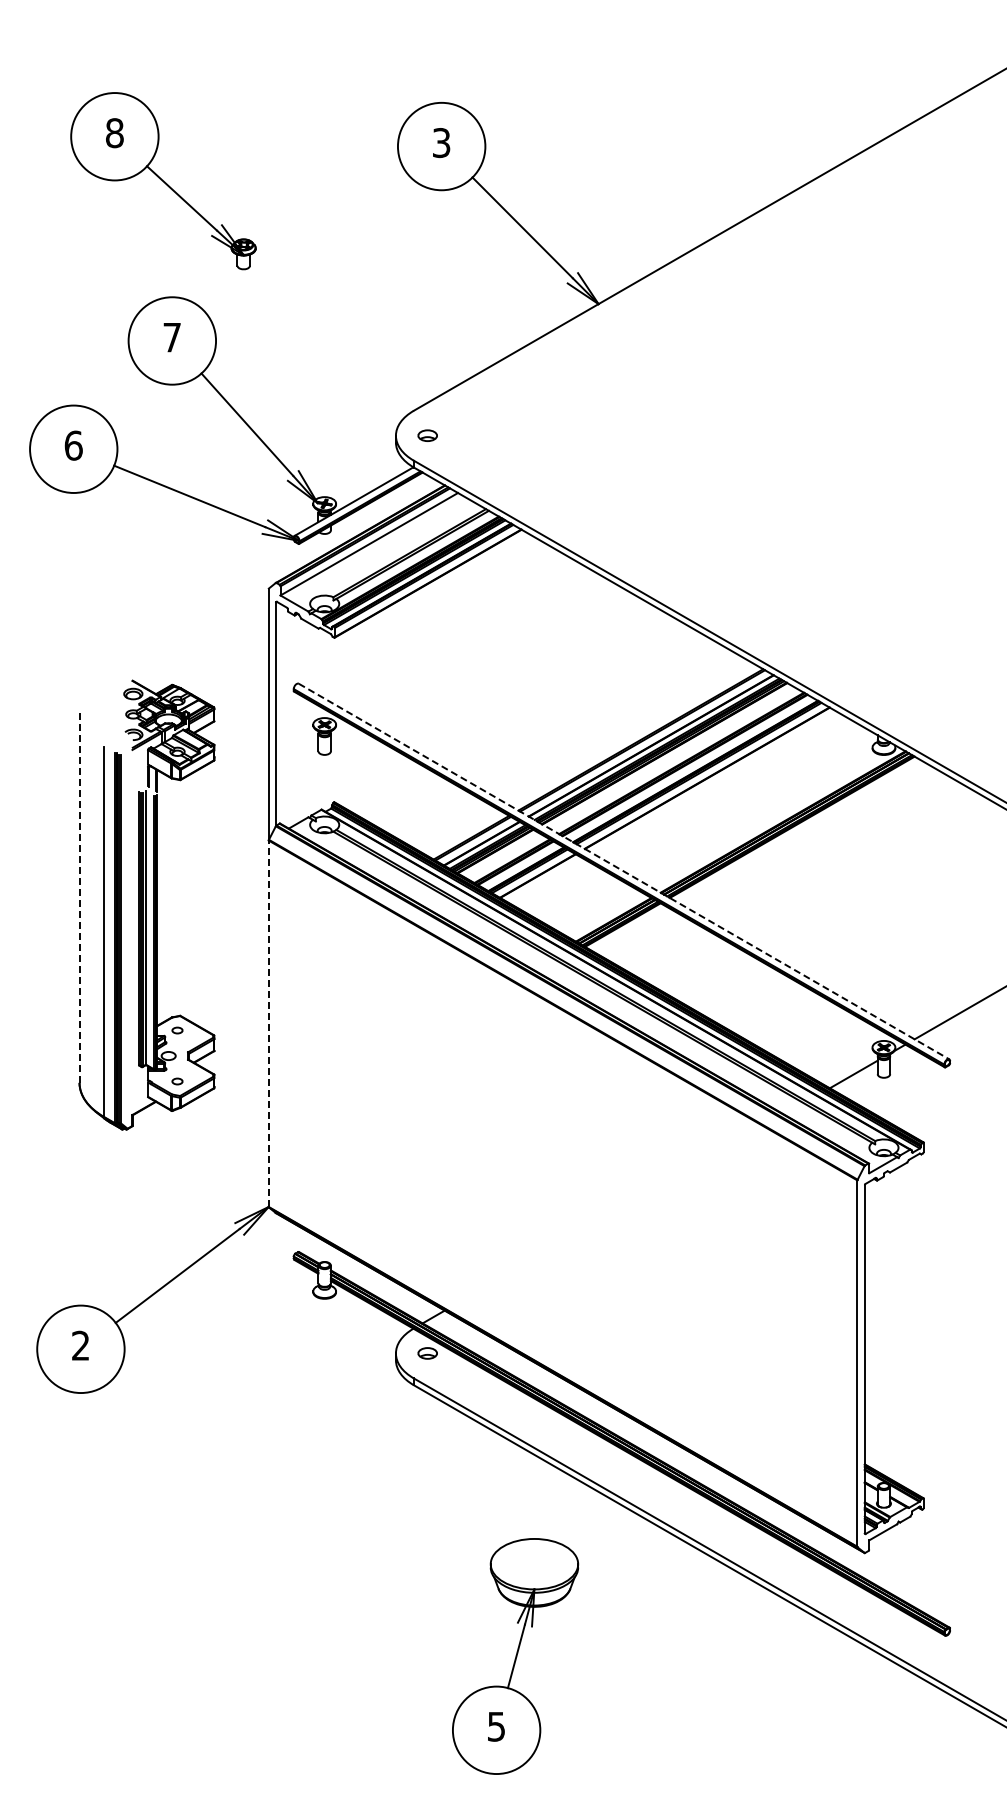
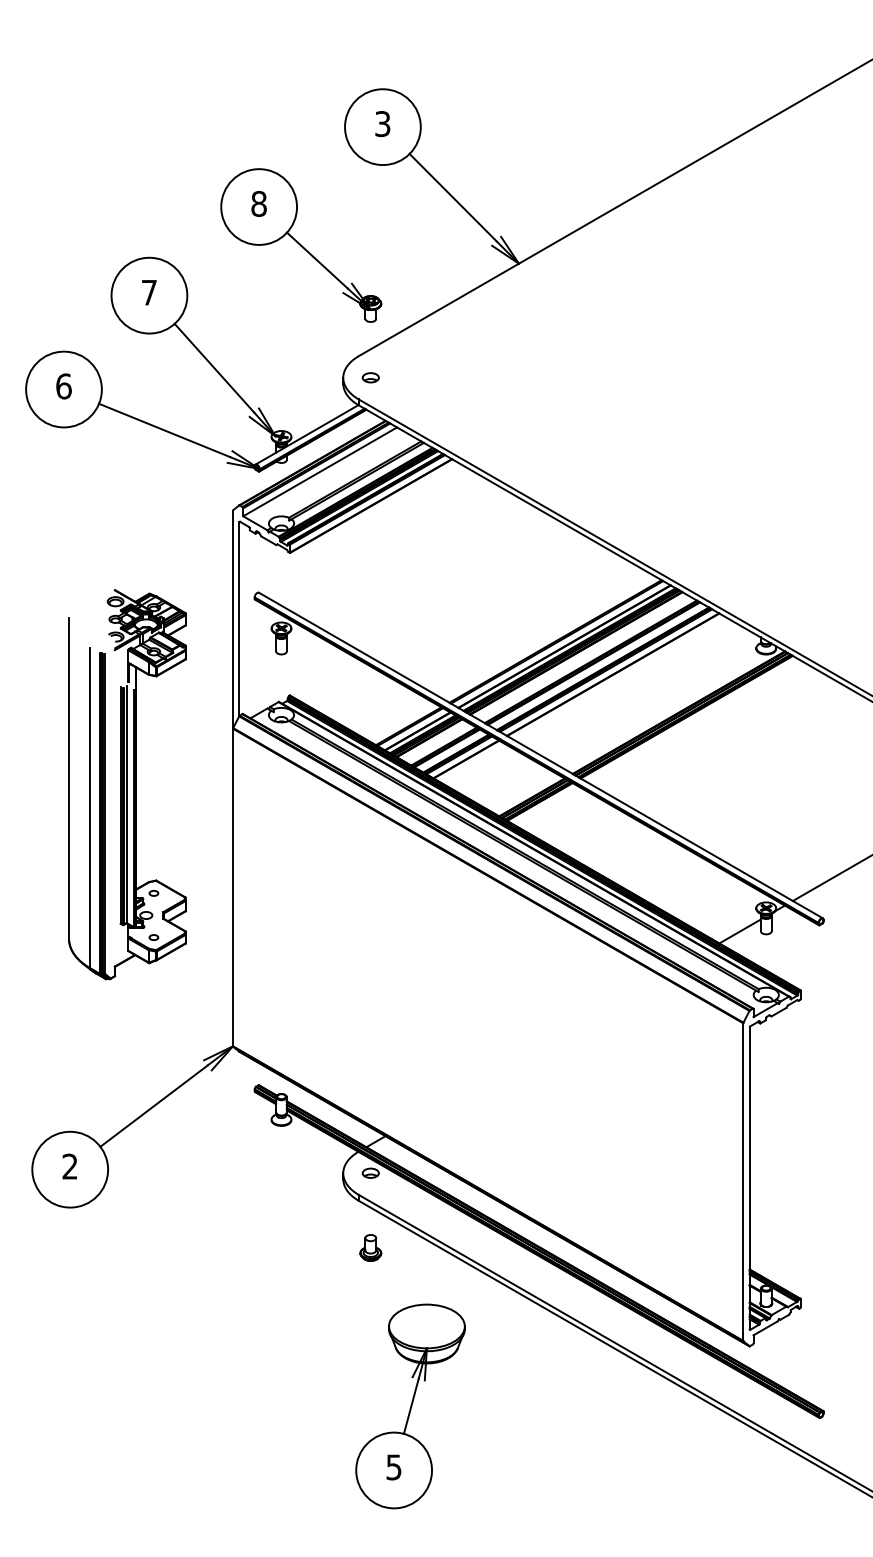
part: (163, 181) -> (301, 245), moved
line: (624, 871) -> (541, 755), dashed -> solid
line: (79, 897) -> (68, 778), dashed -> solid
line: (268, 1023) -> (232, 887), dashed -> solid
part: (427, 1439) -> (370, 1247), added
part: (515, 1656) -> (410, 1406), moved

